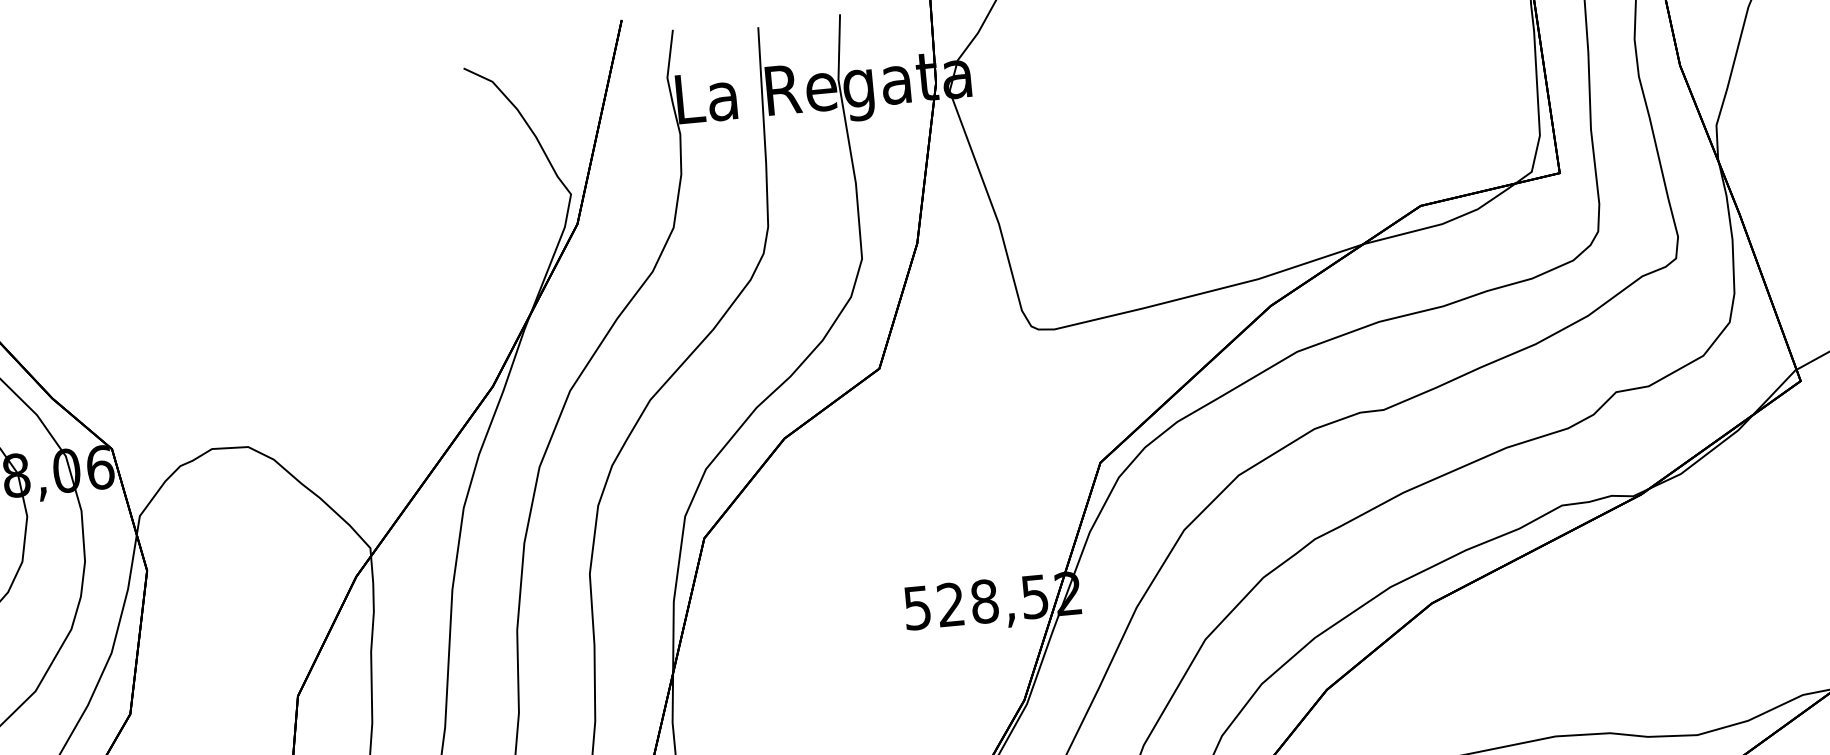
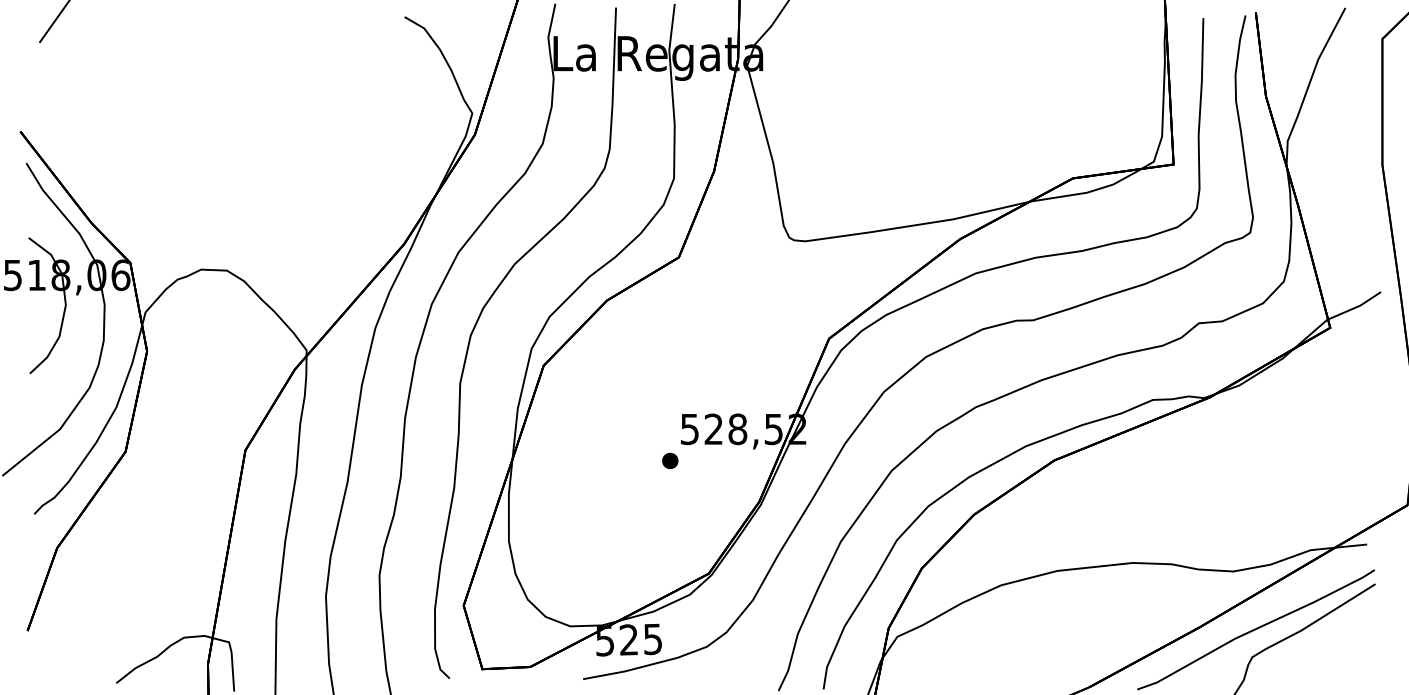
part: (894, 654) -> (670, 460), added

